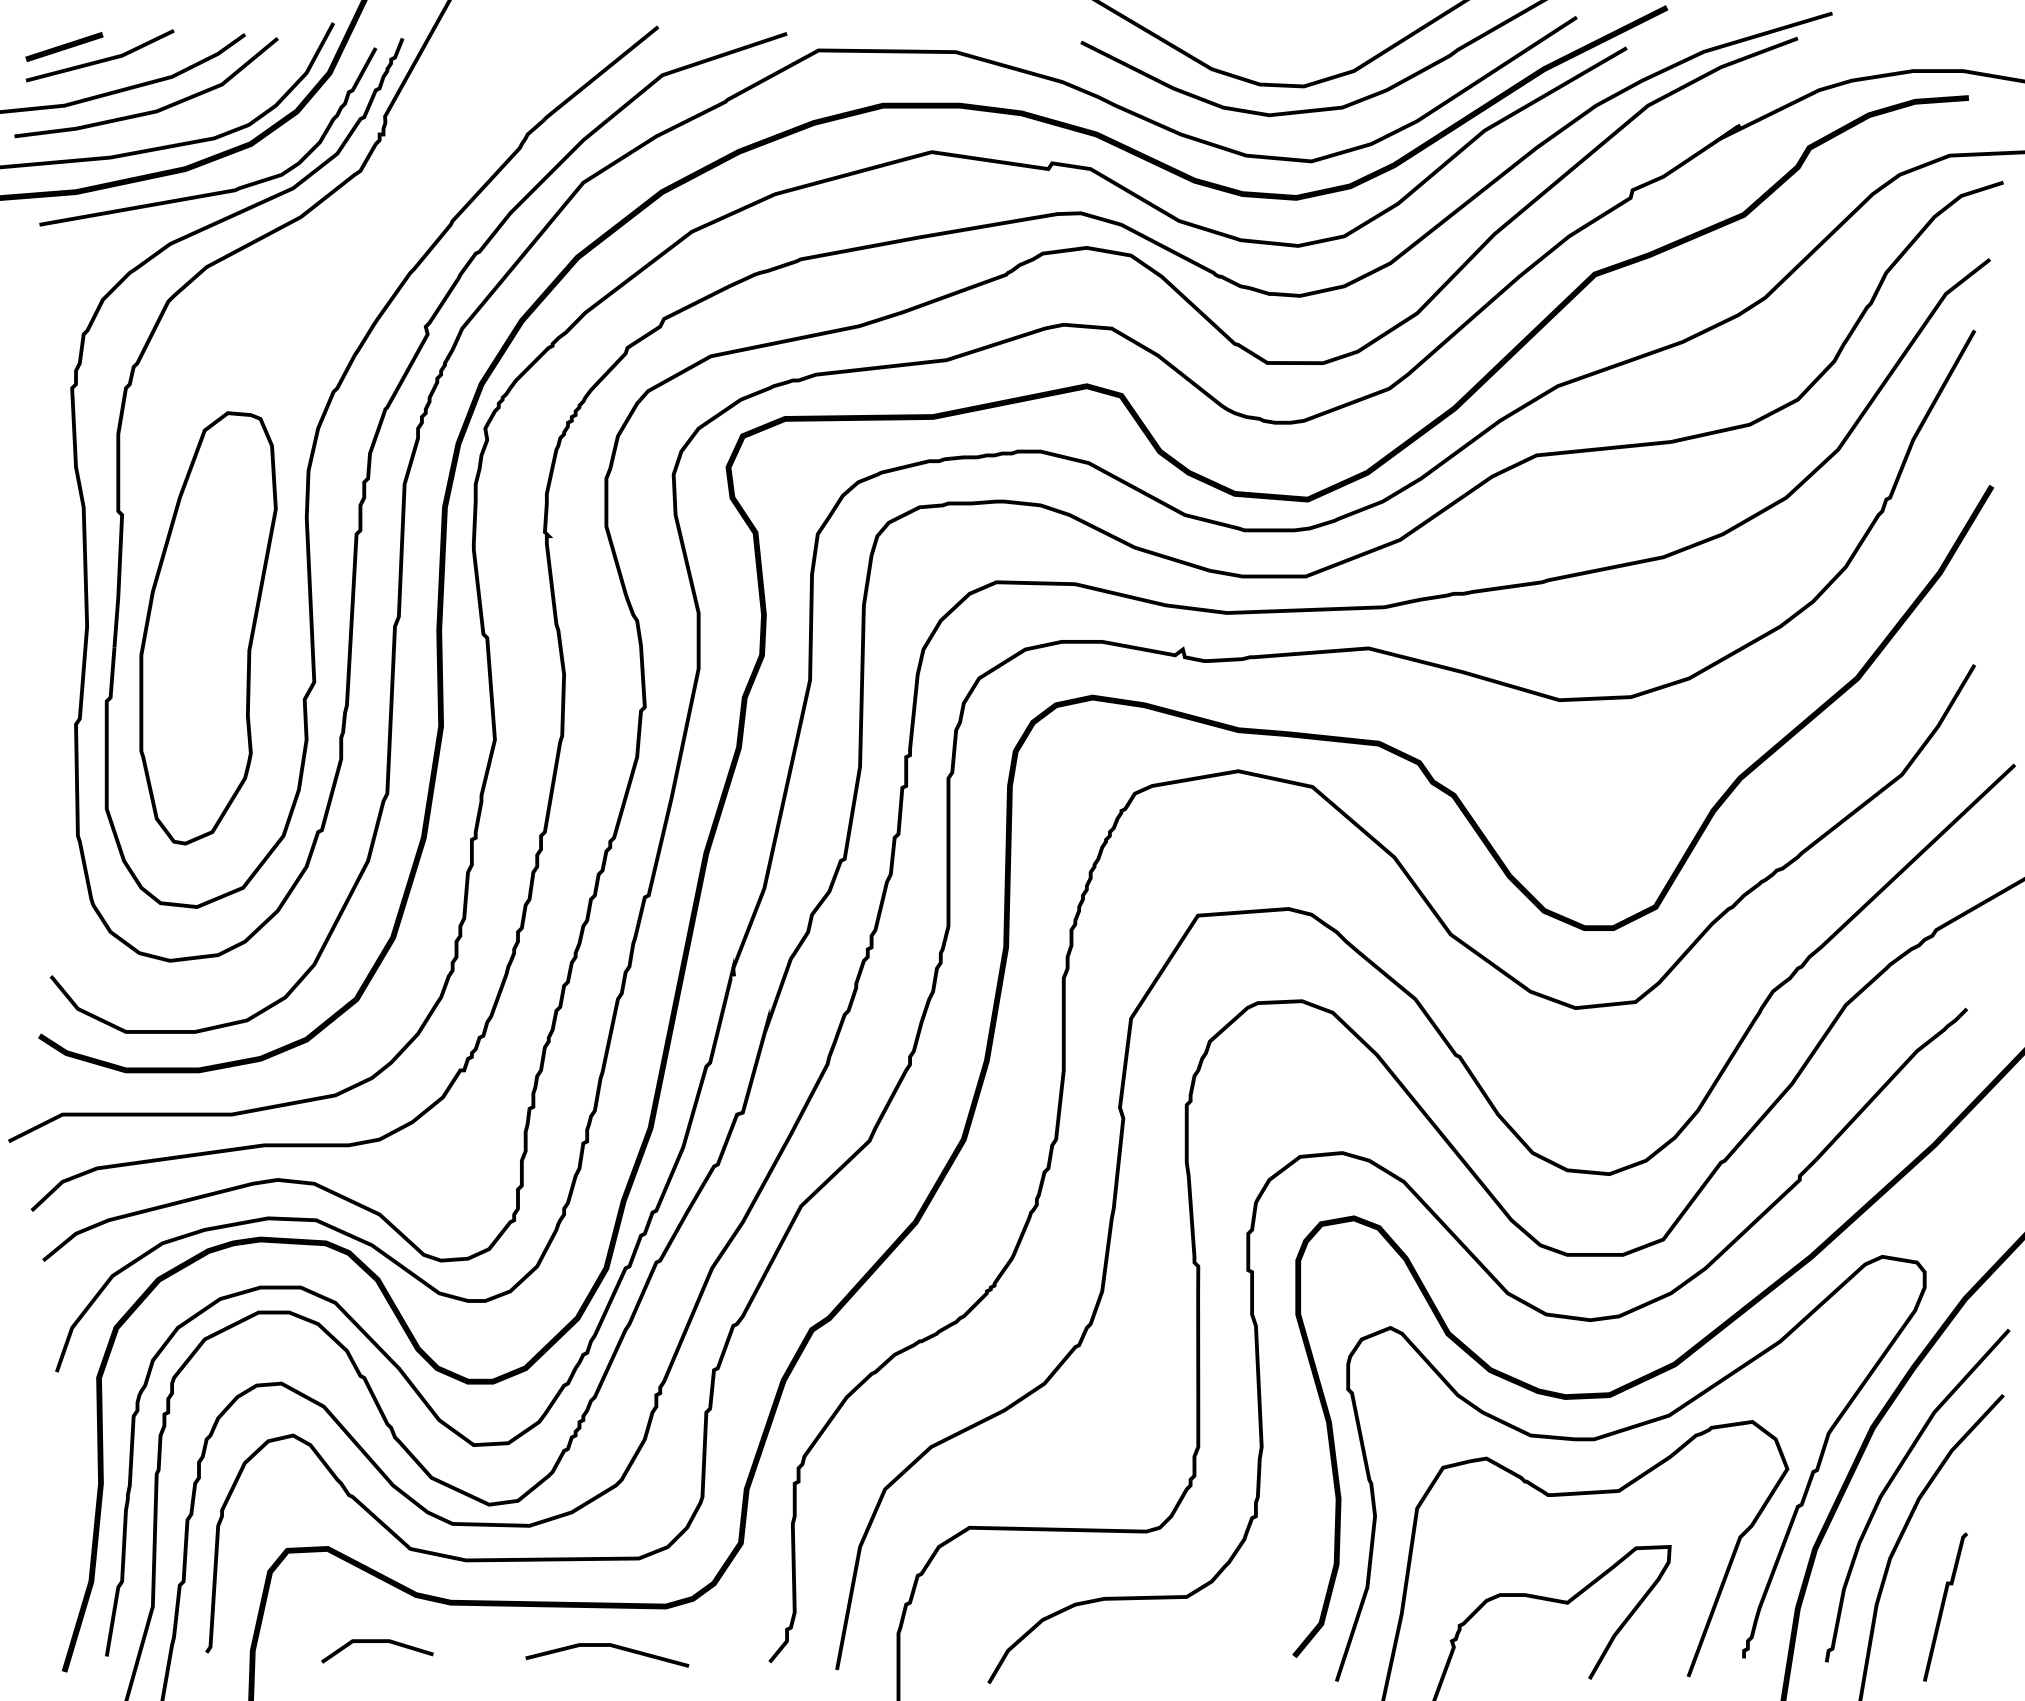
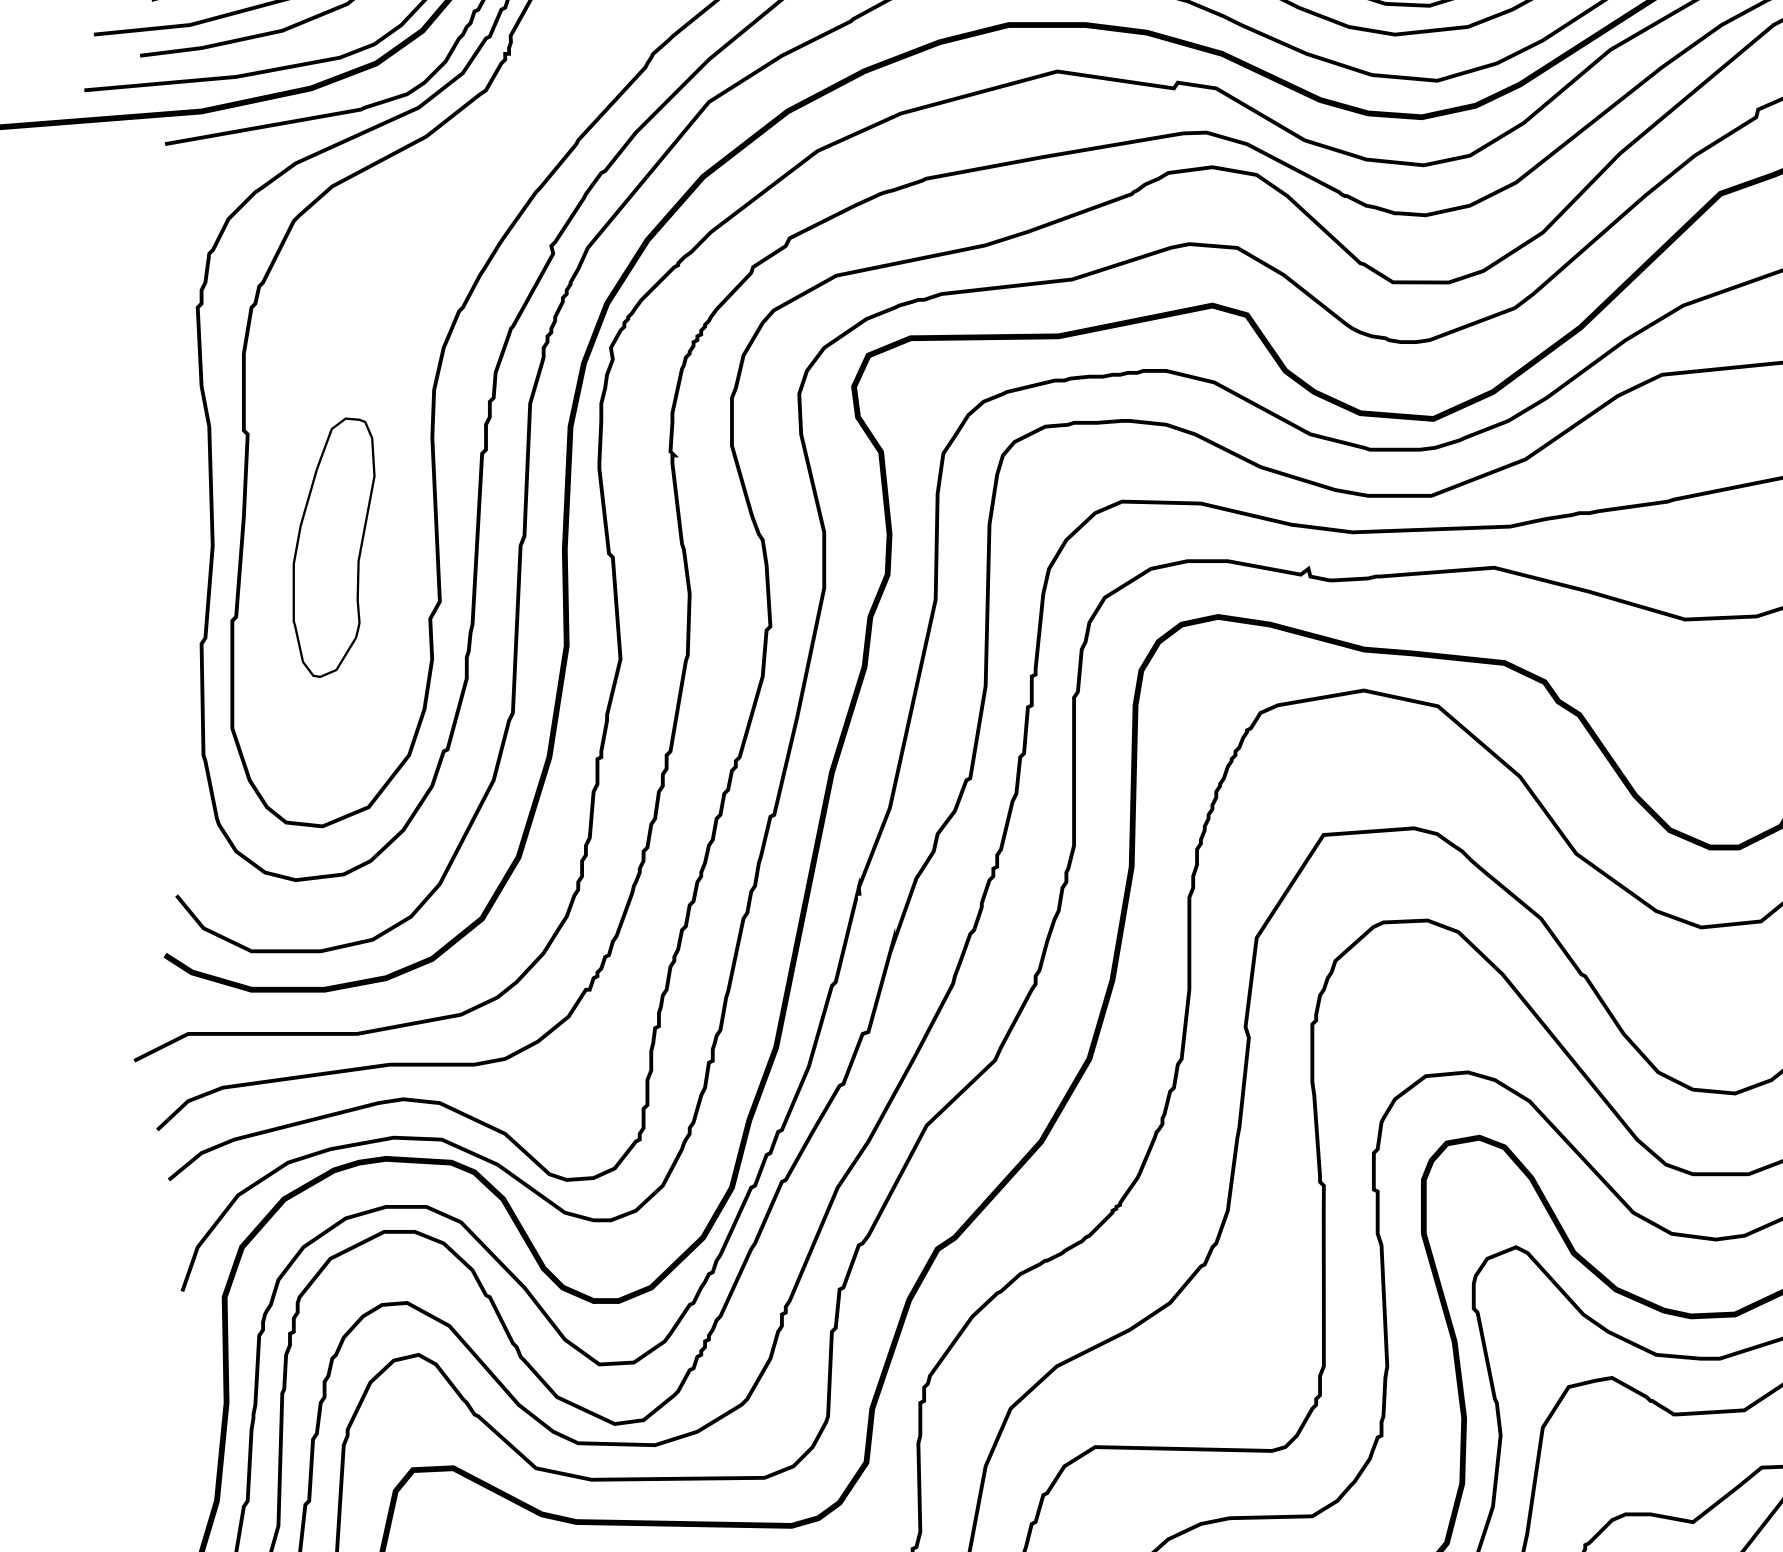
part: (208, 628) -> (334, 547), size x0.6

